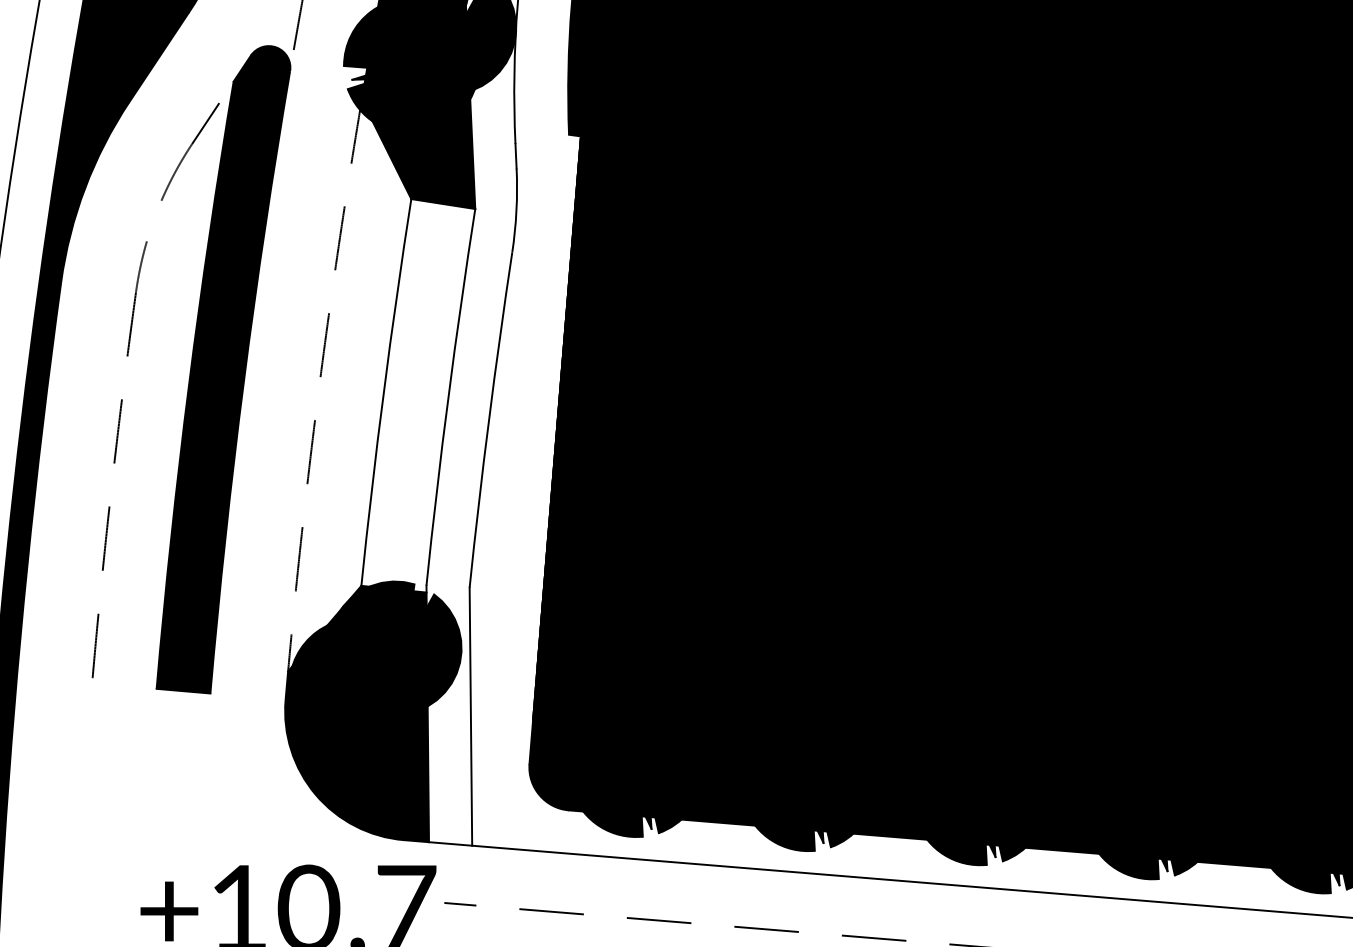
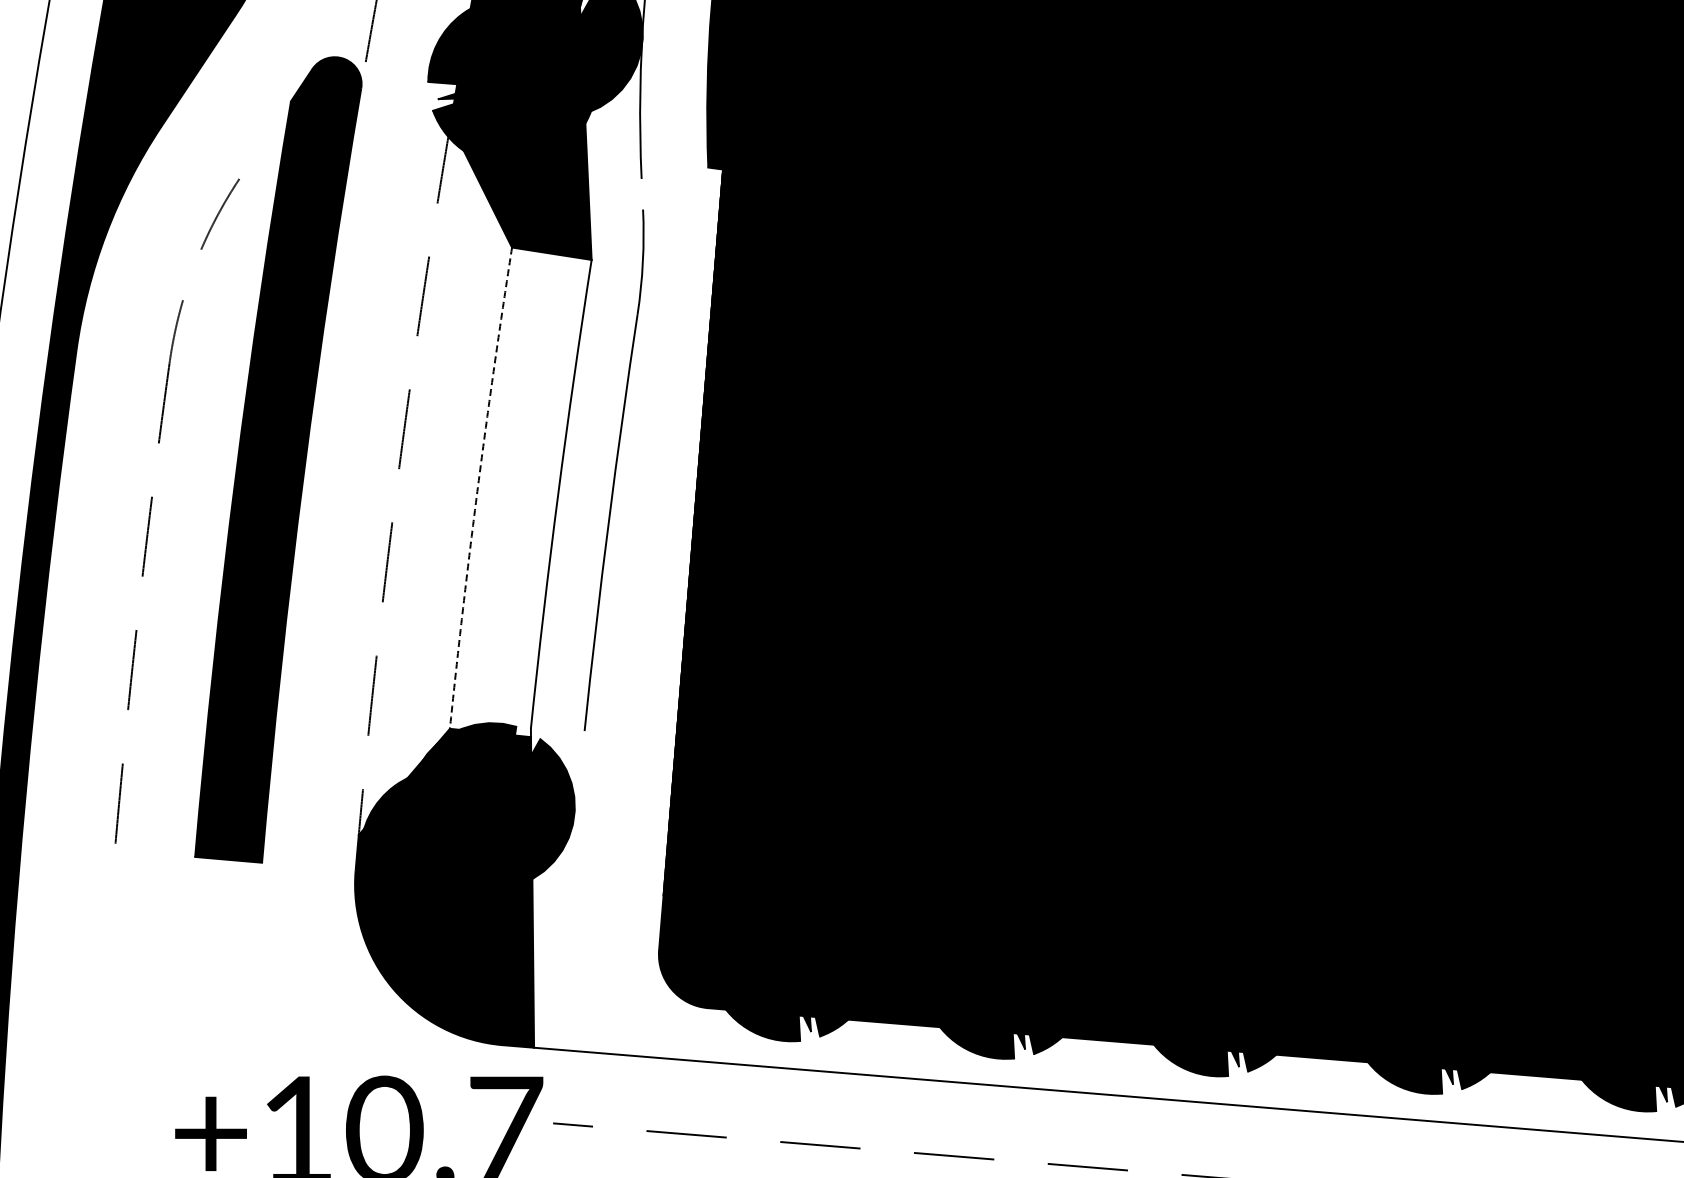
line: (205, 123) -> (256, 153), removed
line: (516, 155) -> (642, 193), removed
arc: (383, 391) -> (477, 487), solid -> dashed
line: (470, 716) -> (585, 891), removed

